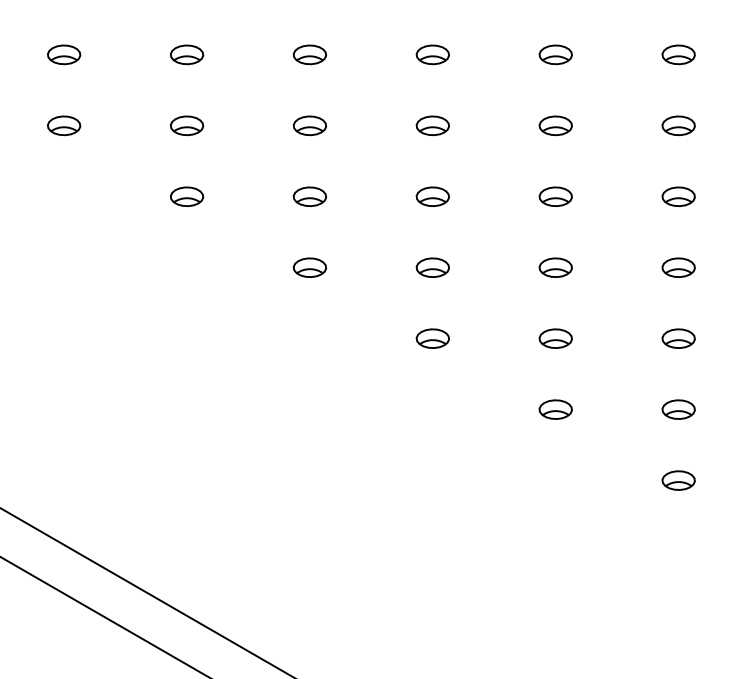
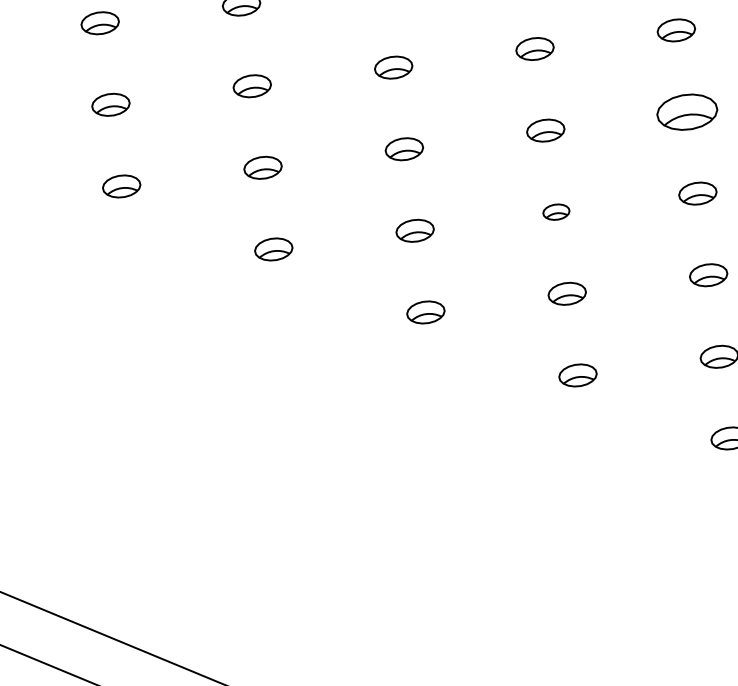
part: (678, 196) -> (686, 111), size x1.6
part: (555, 267) -> (556, 212), size x0.7

